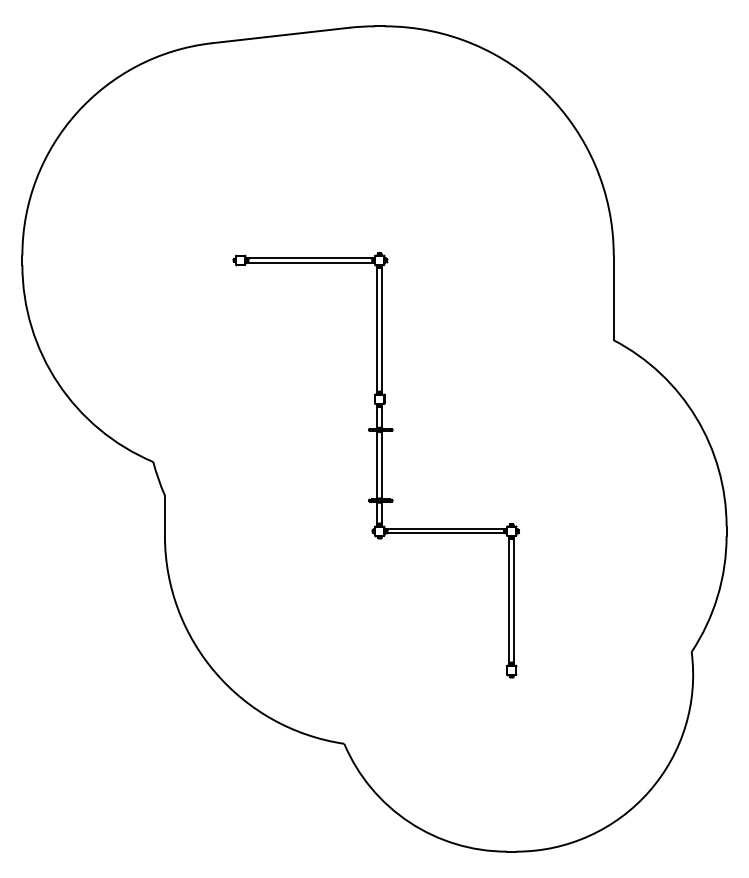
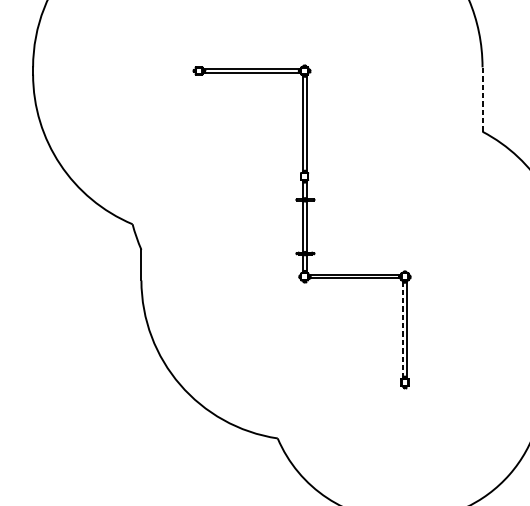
line: (613, 297) -> (482, 99), solid -> dashed
line: (509, 600) -> (403, 329), solid -> dashed

